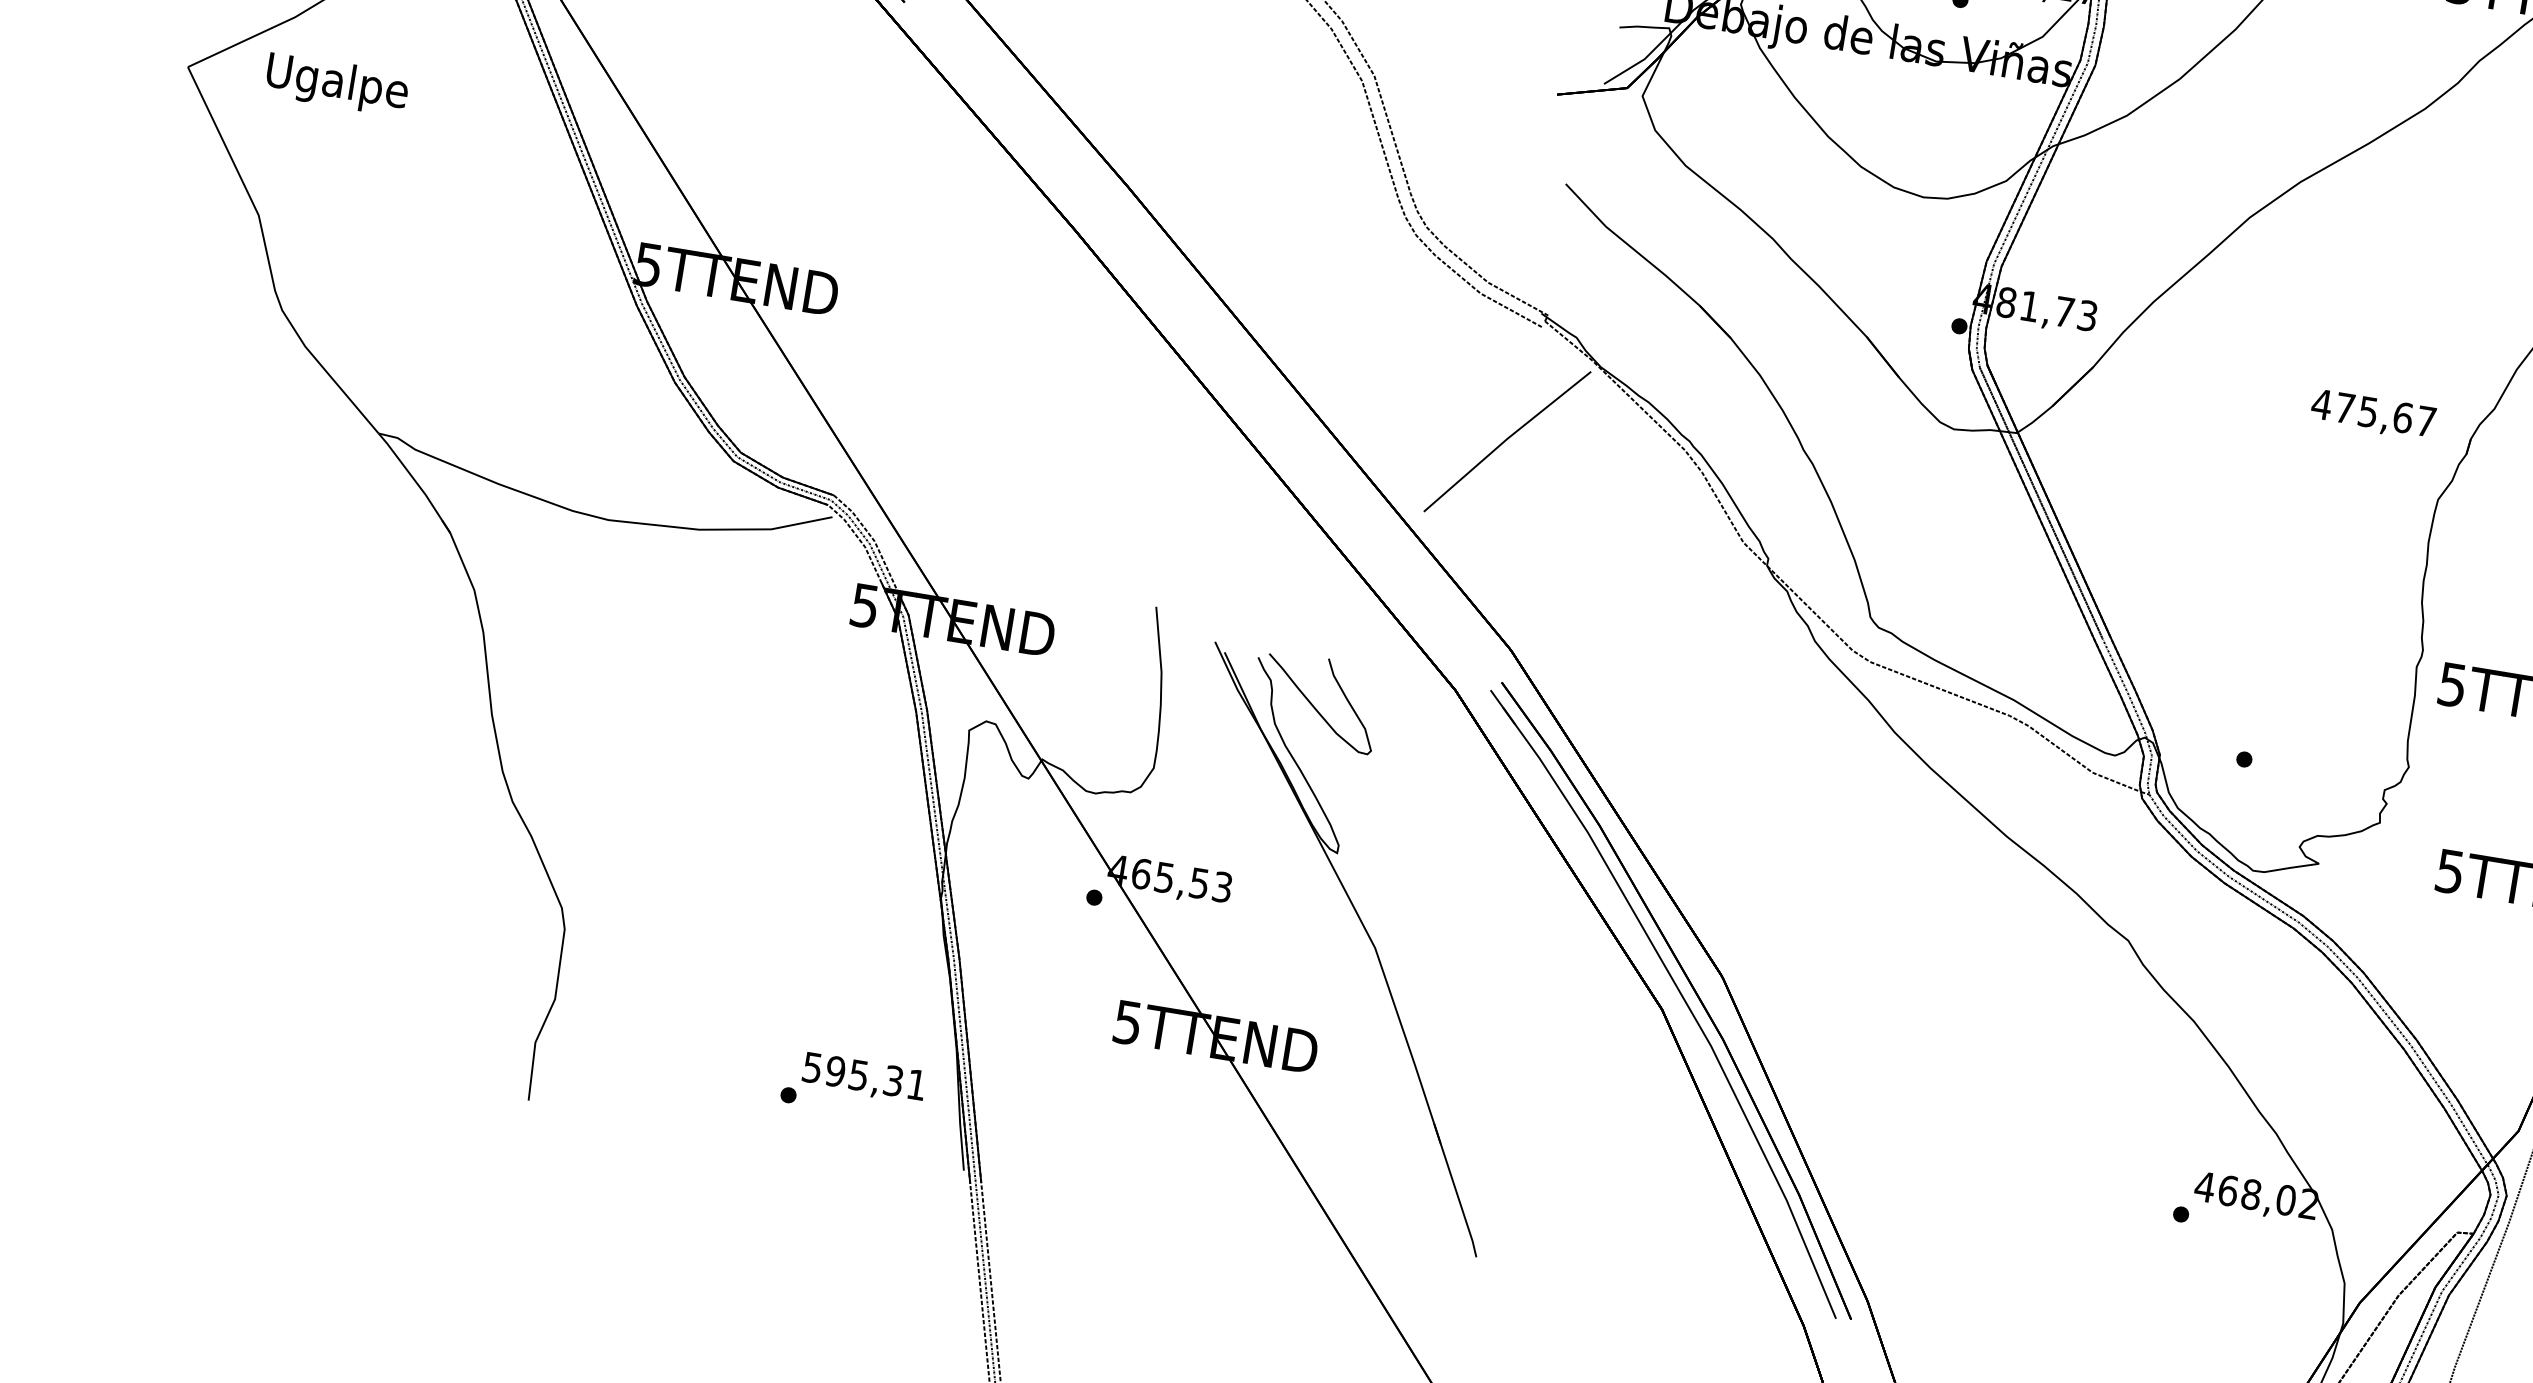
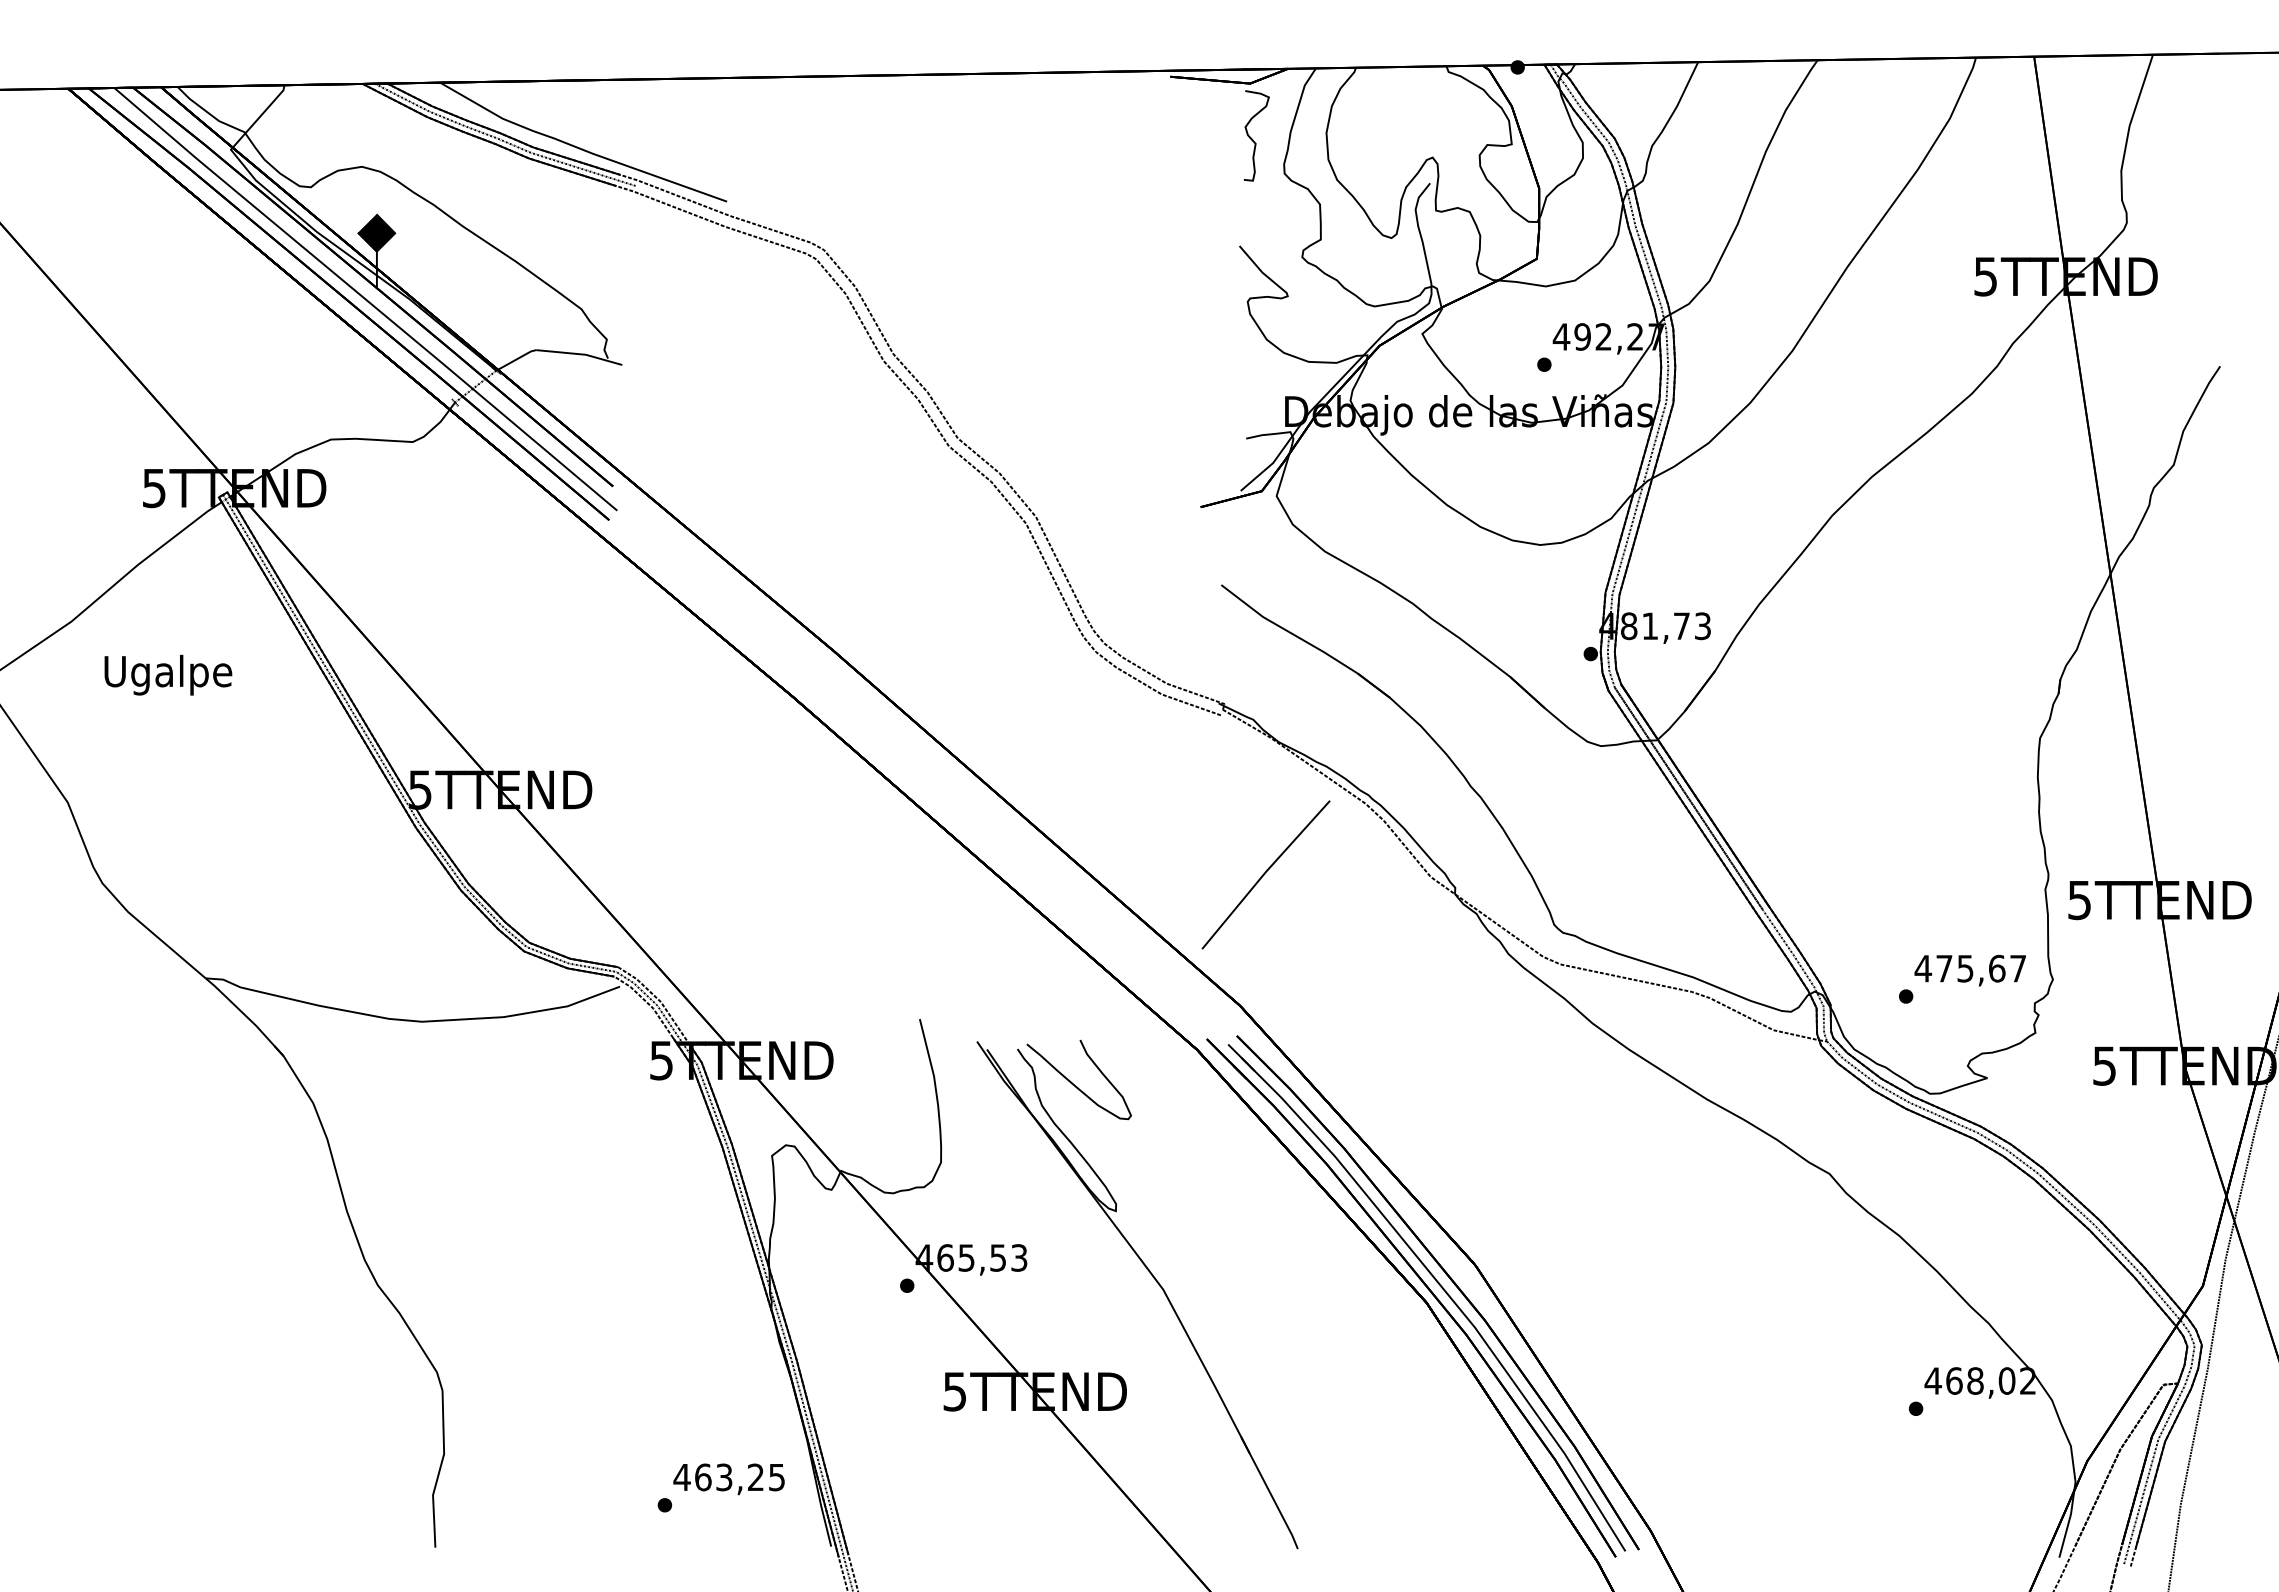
text: (337, 83) -> (168, 674), moved
text: (2372, 414) -> (1969, 970), moved
curve: (1506, 441) -> (1265, 874), moved
part: (1662, 989) -> (1423, 1284), added
text: (863, 1076) -> (728, 1477), 595,31 -> 463,25

